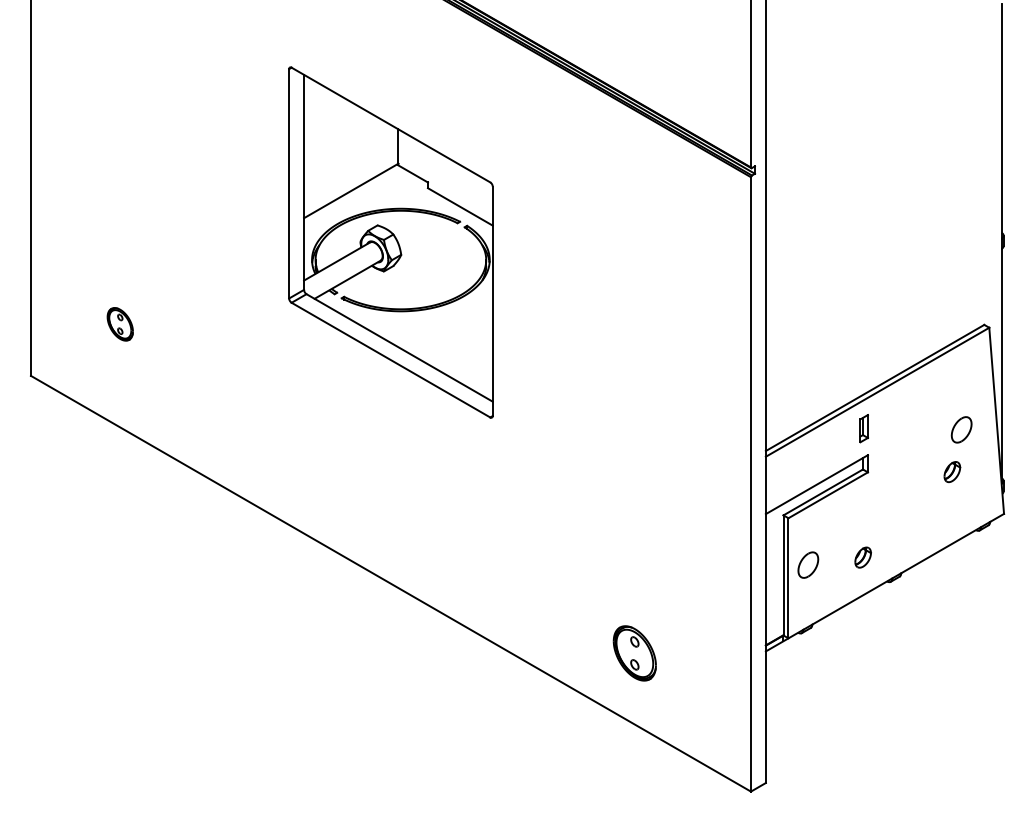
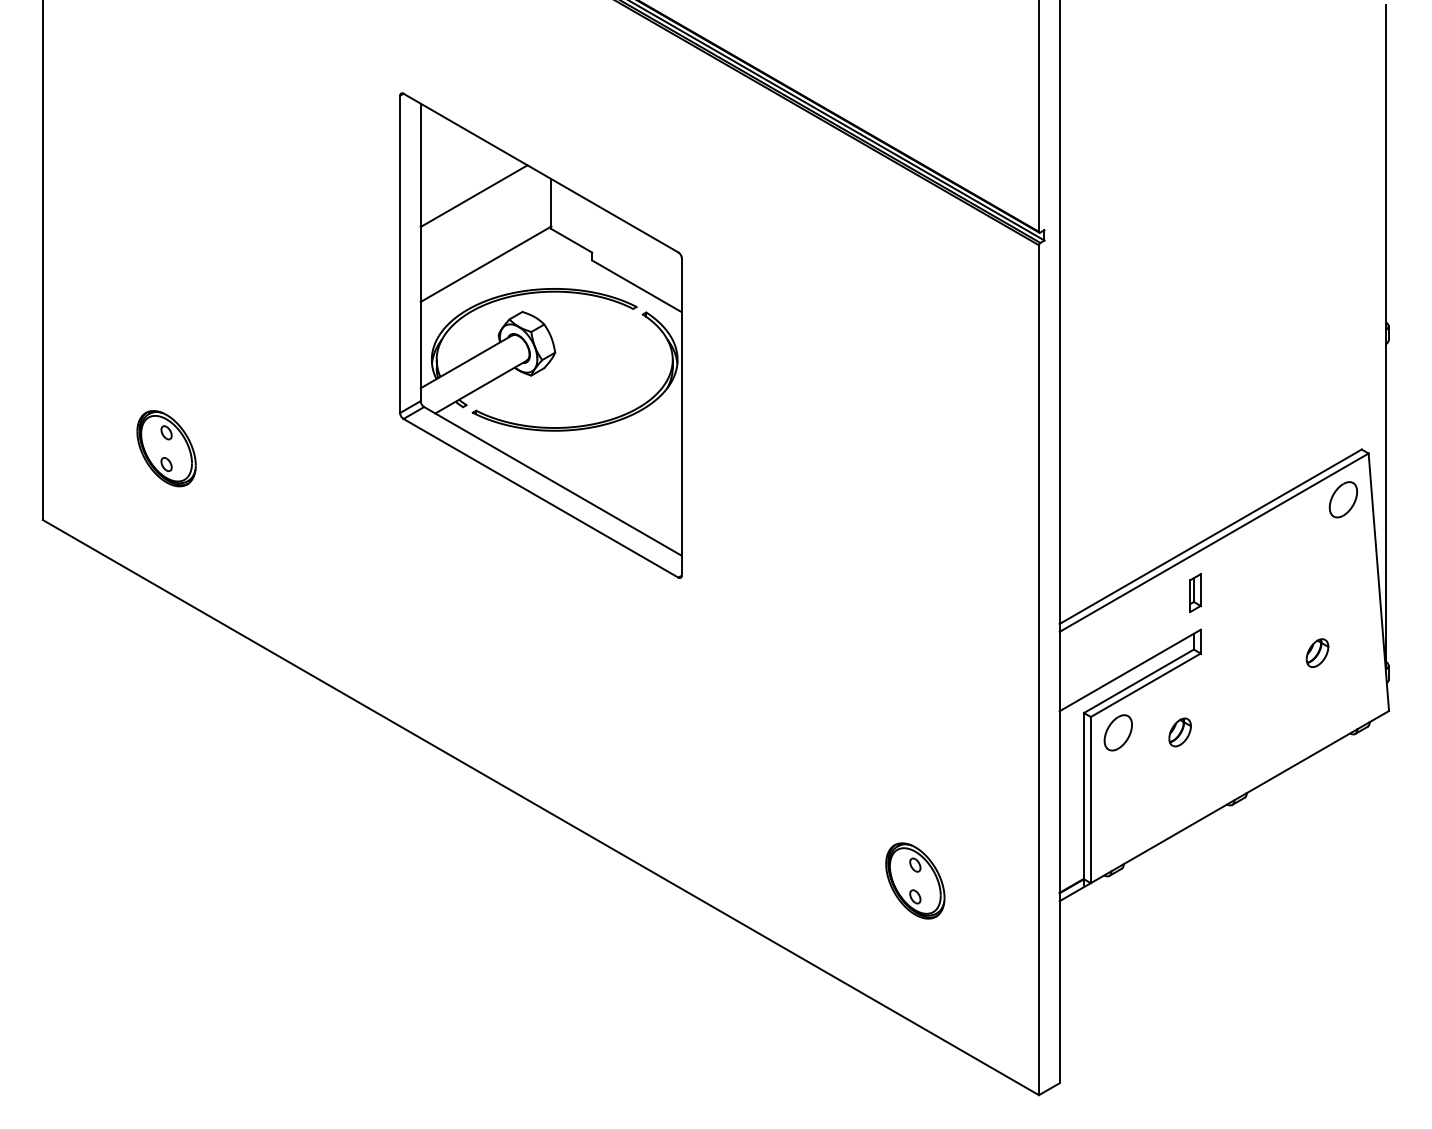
line: (342, 141) -> (473, 195), added
part: (120, 324) -> (166, 448), size x1.67
part: (961, 429) -> (1343, 499), moved
part: (862, 557) -> (1179, 732), moved
part: (807, 564) -> (1117, 732), moved
part: (634, 653) -> (915, 880), moved

